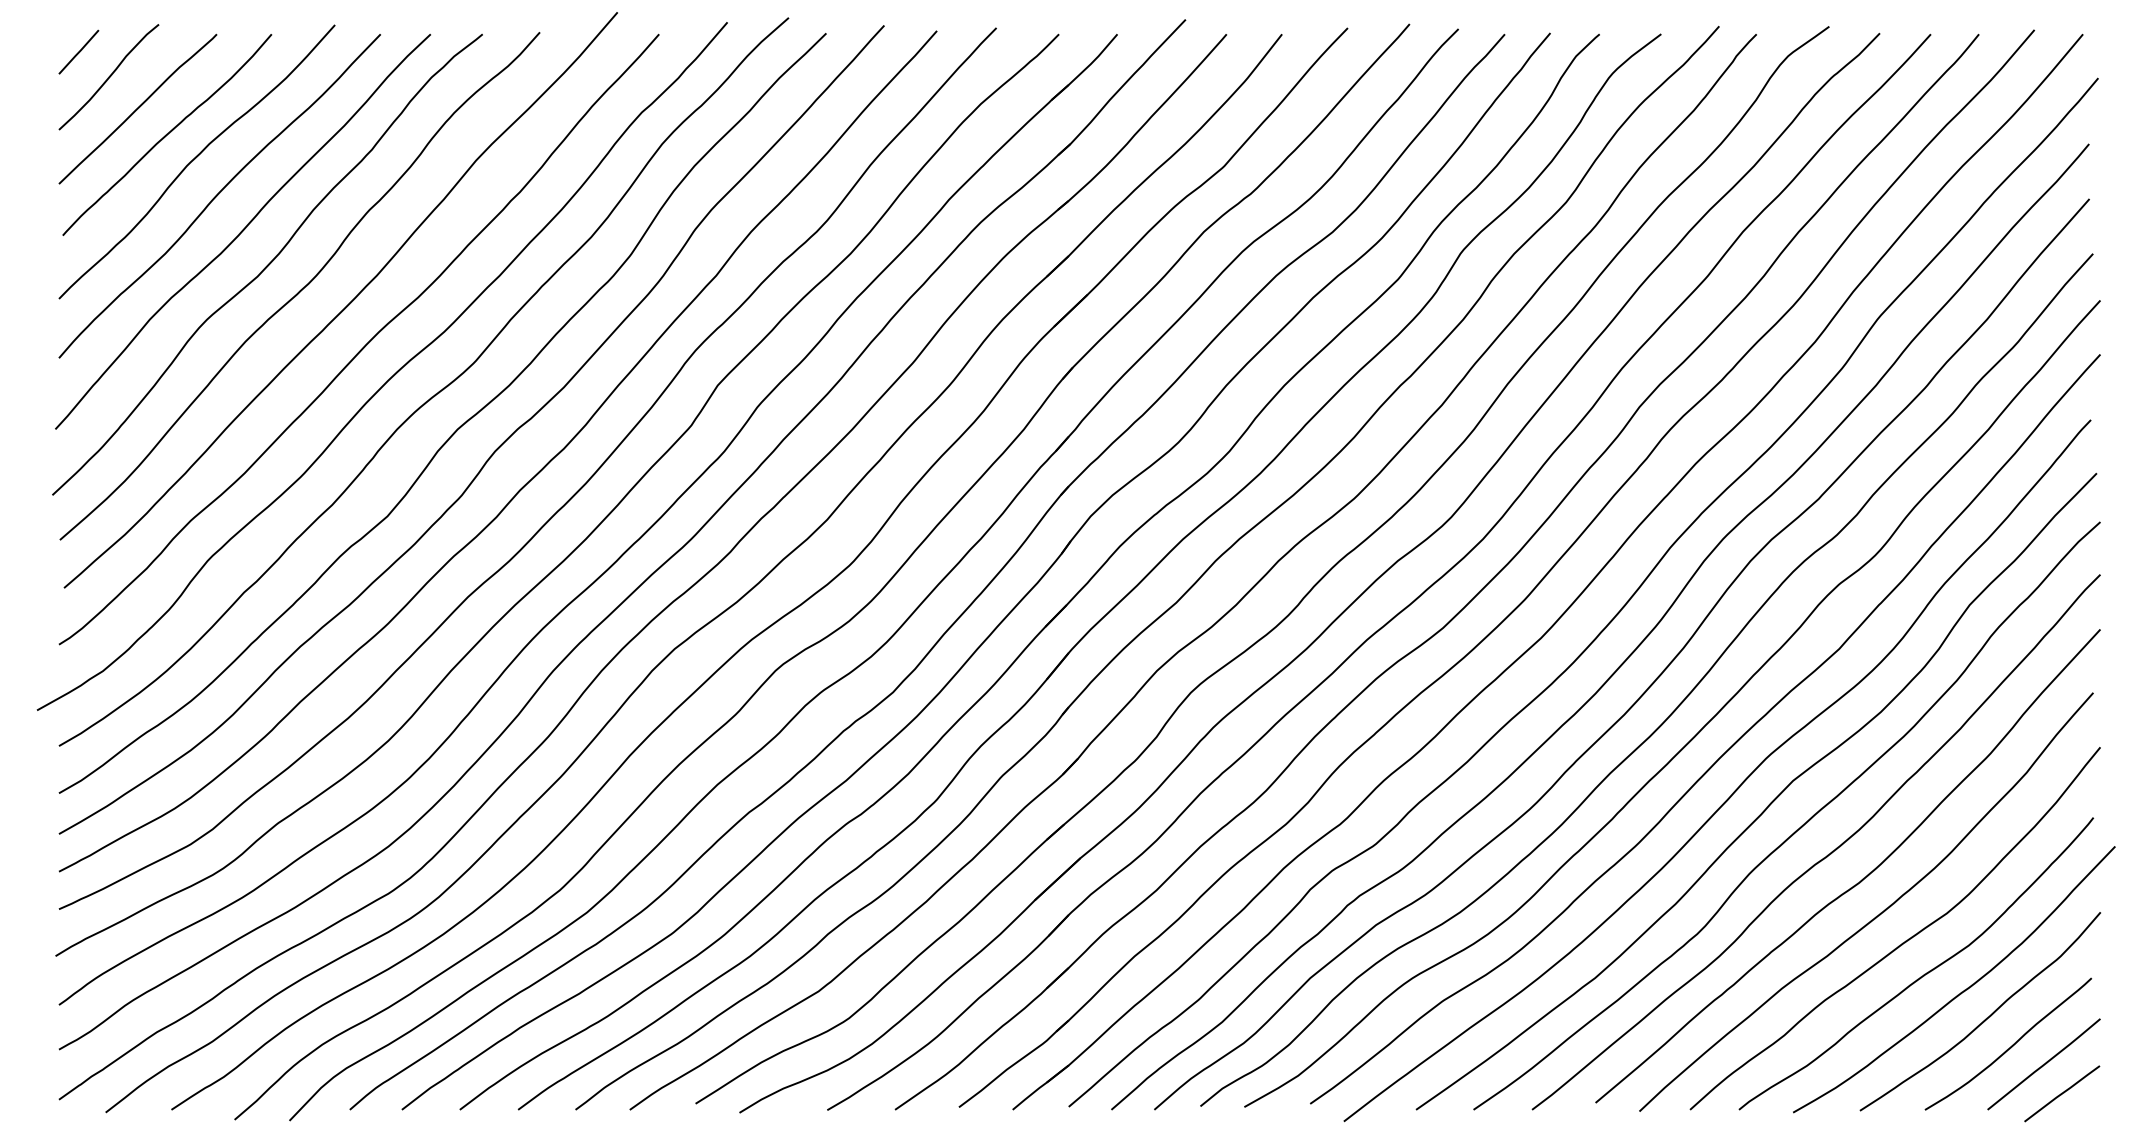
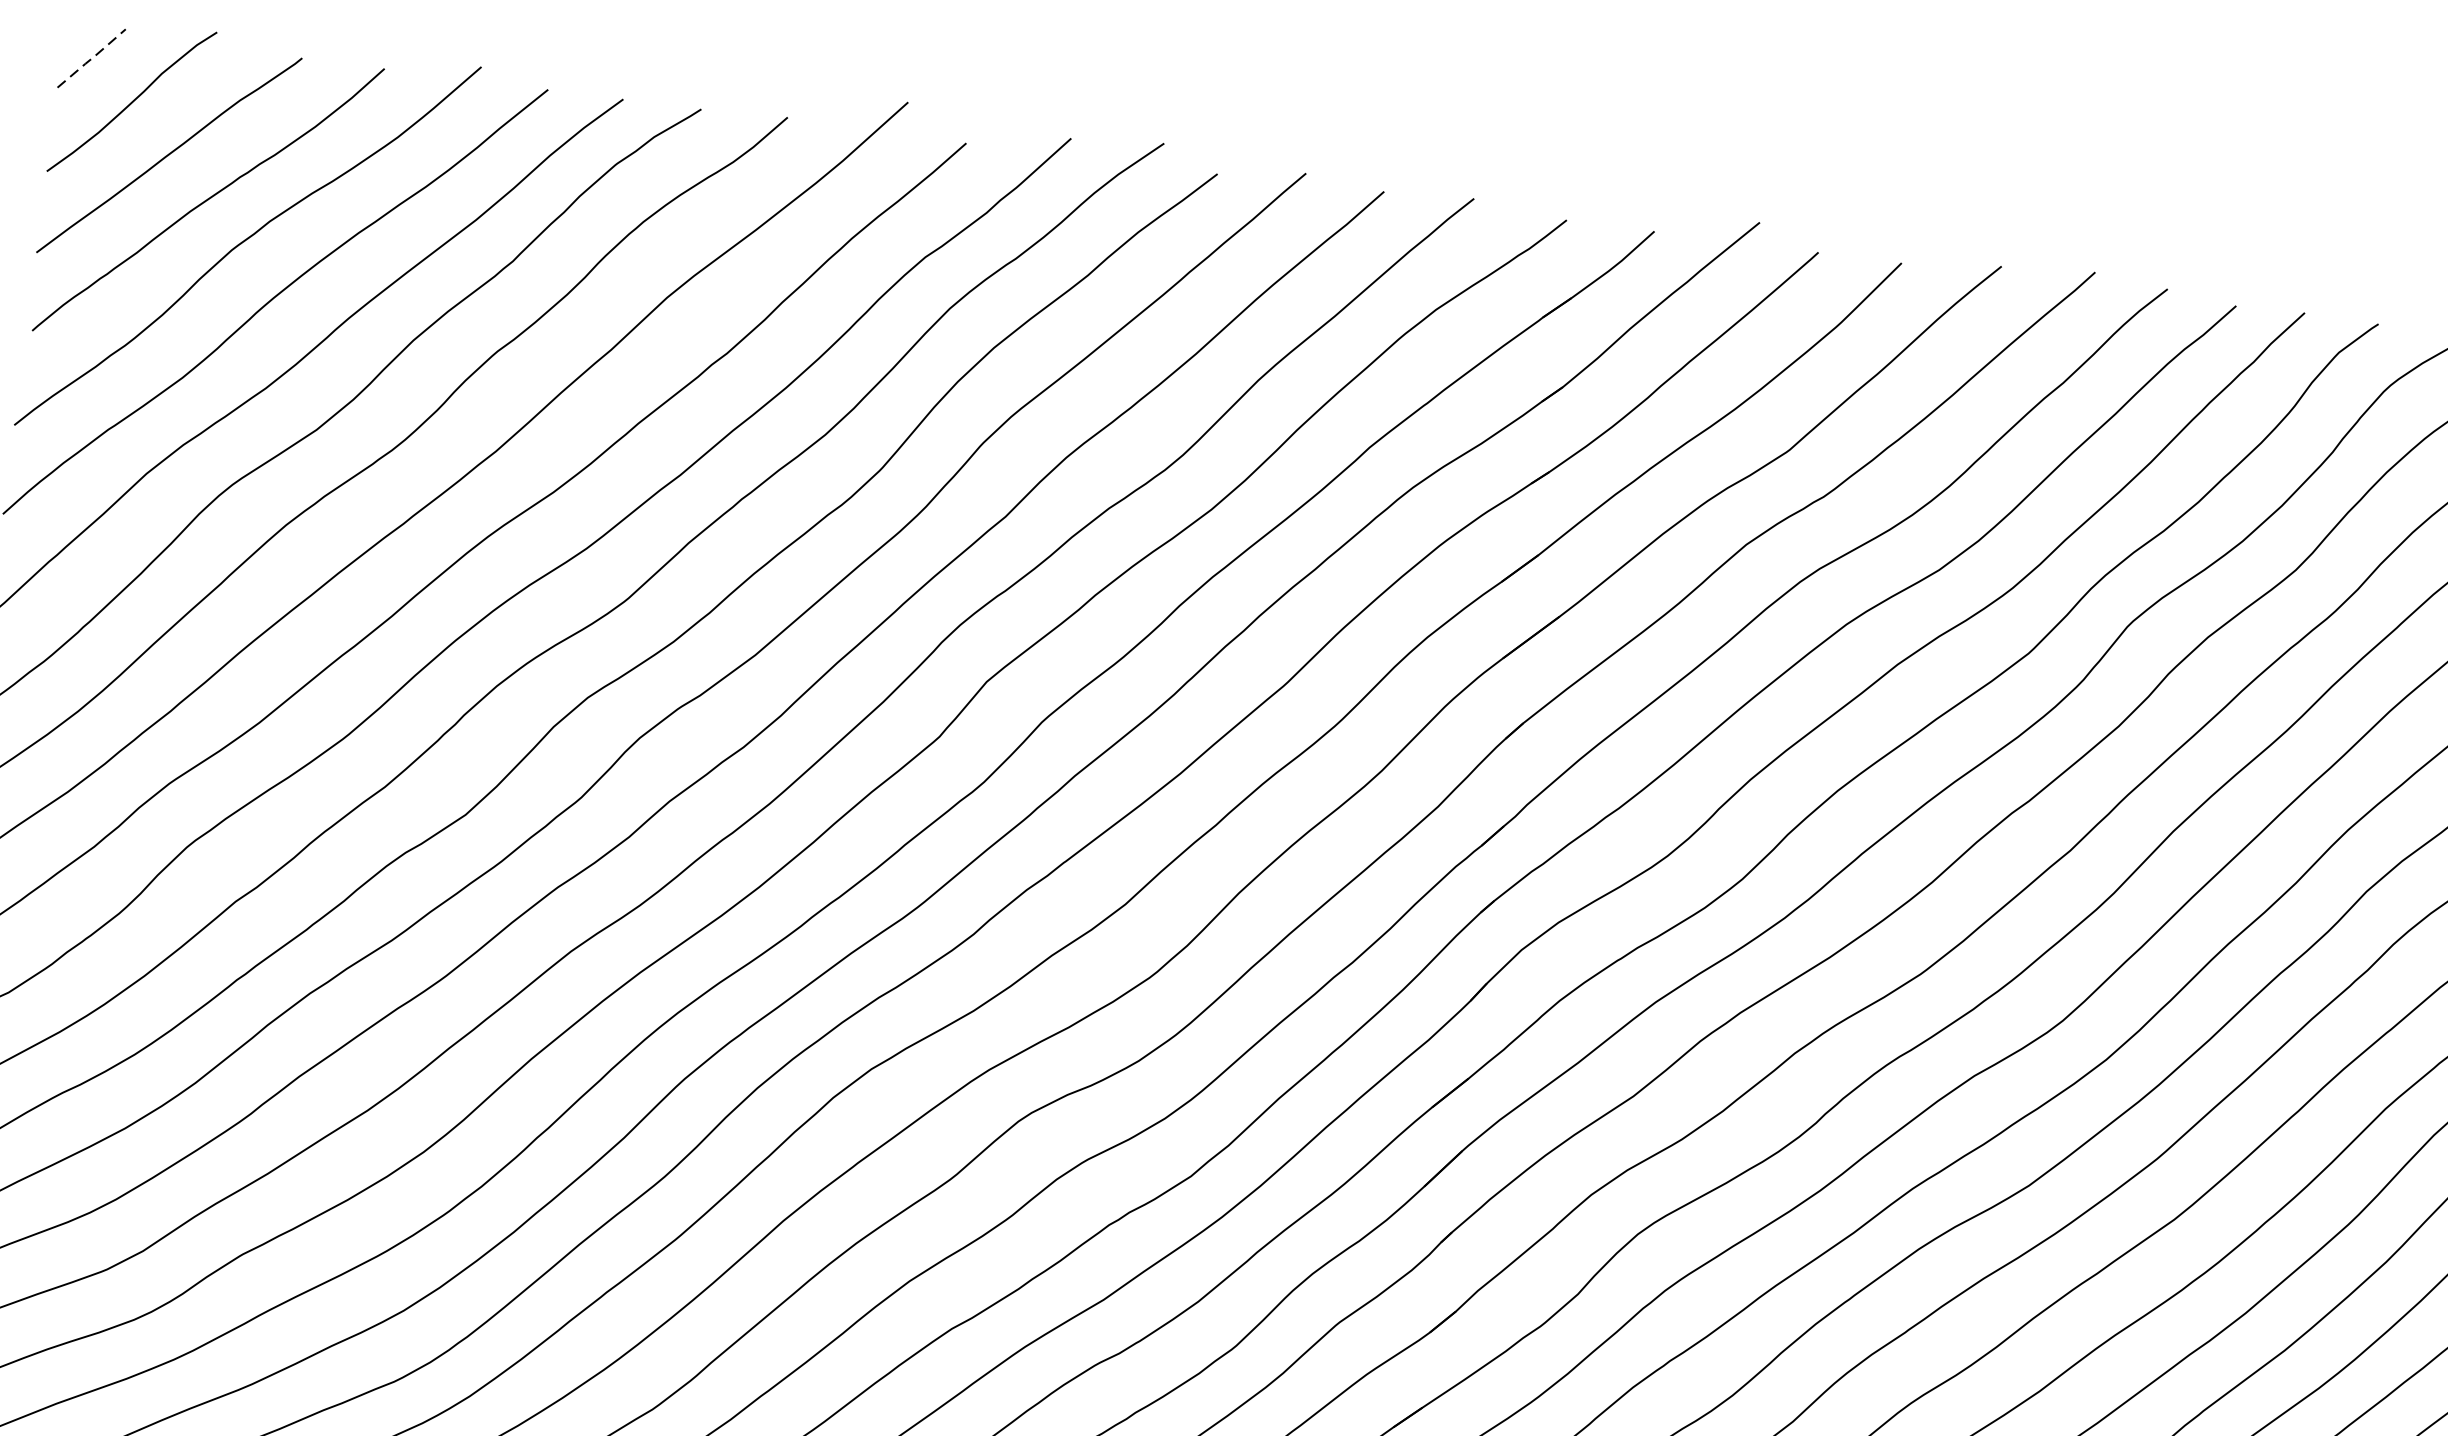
line: (79, 52) -> (92, 59), solid -> dashed

